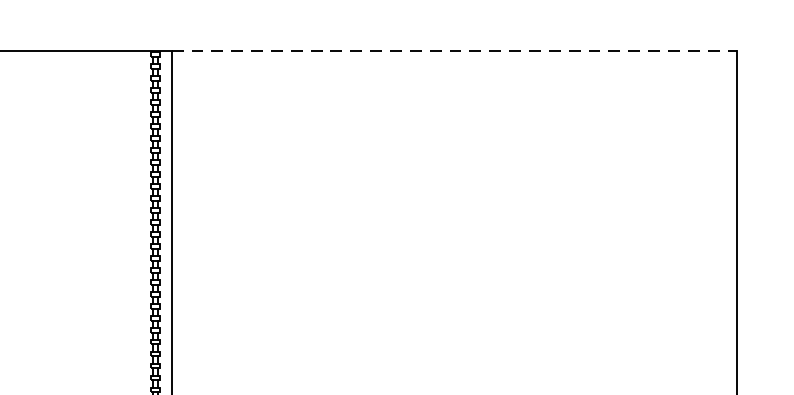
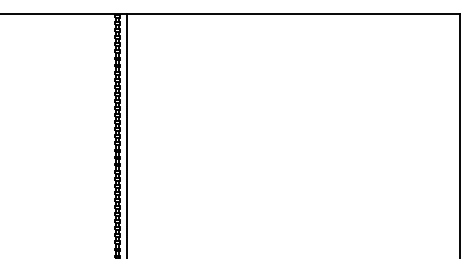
line: (454, 50) -> (293, 14), dashed -> solid

